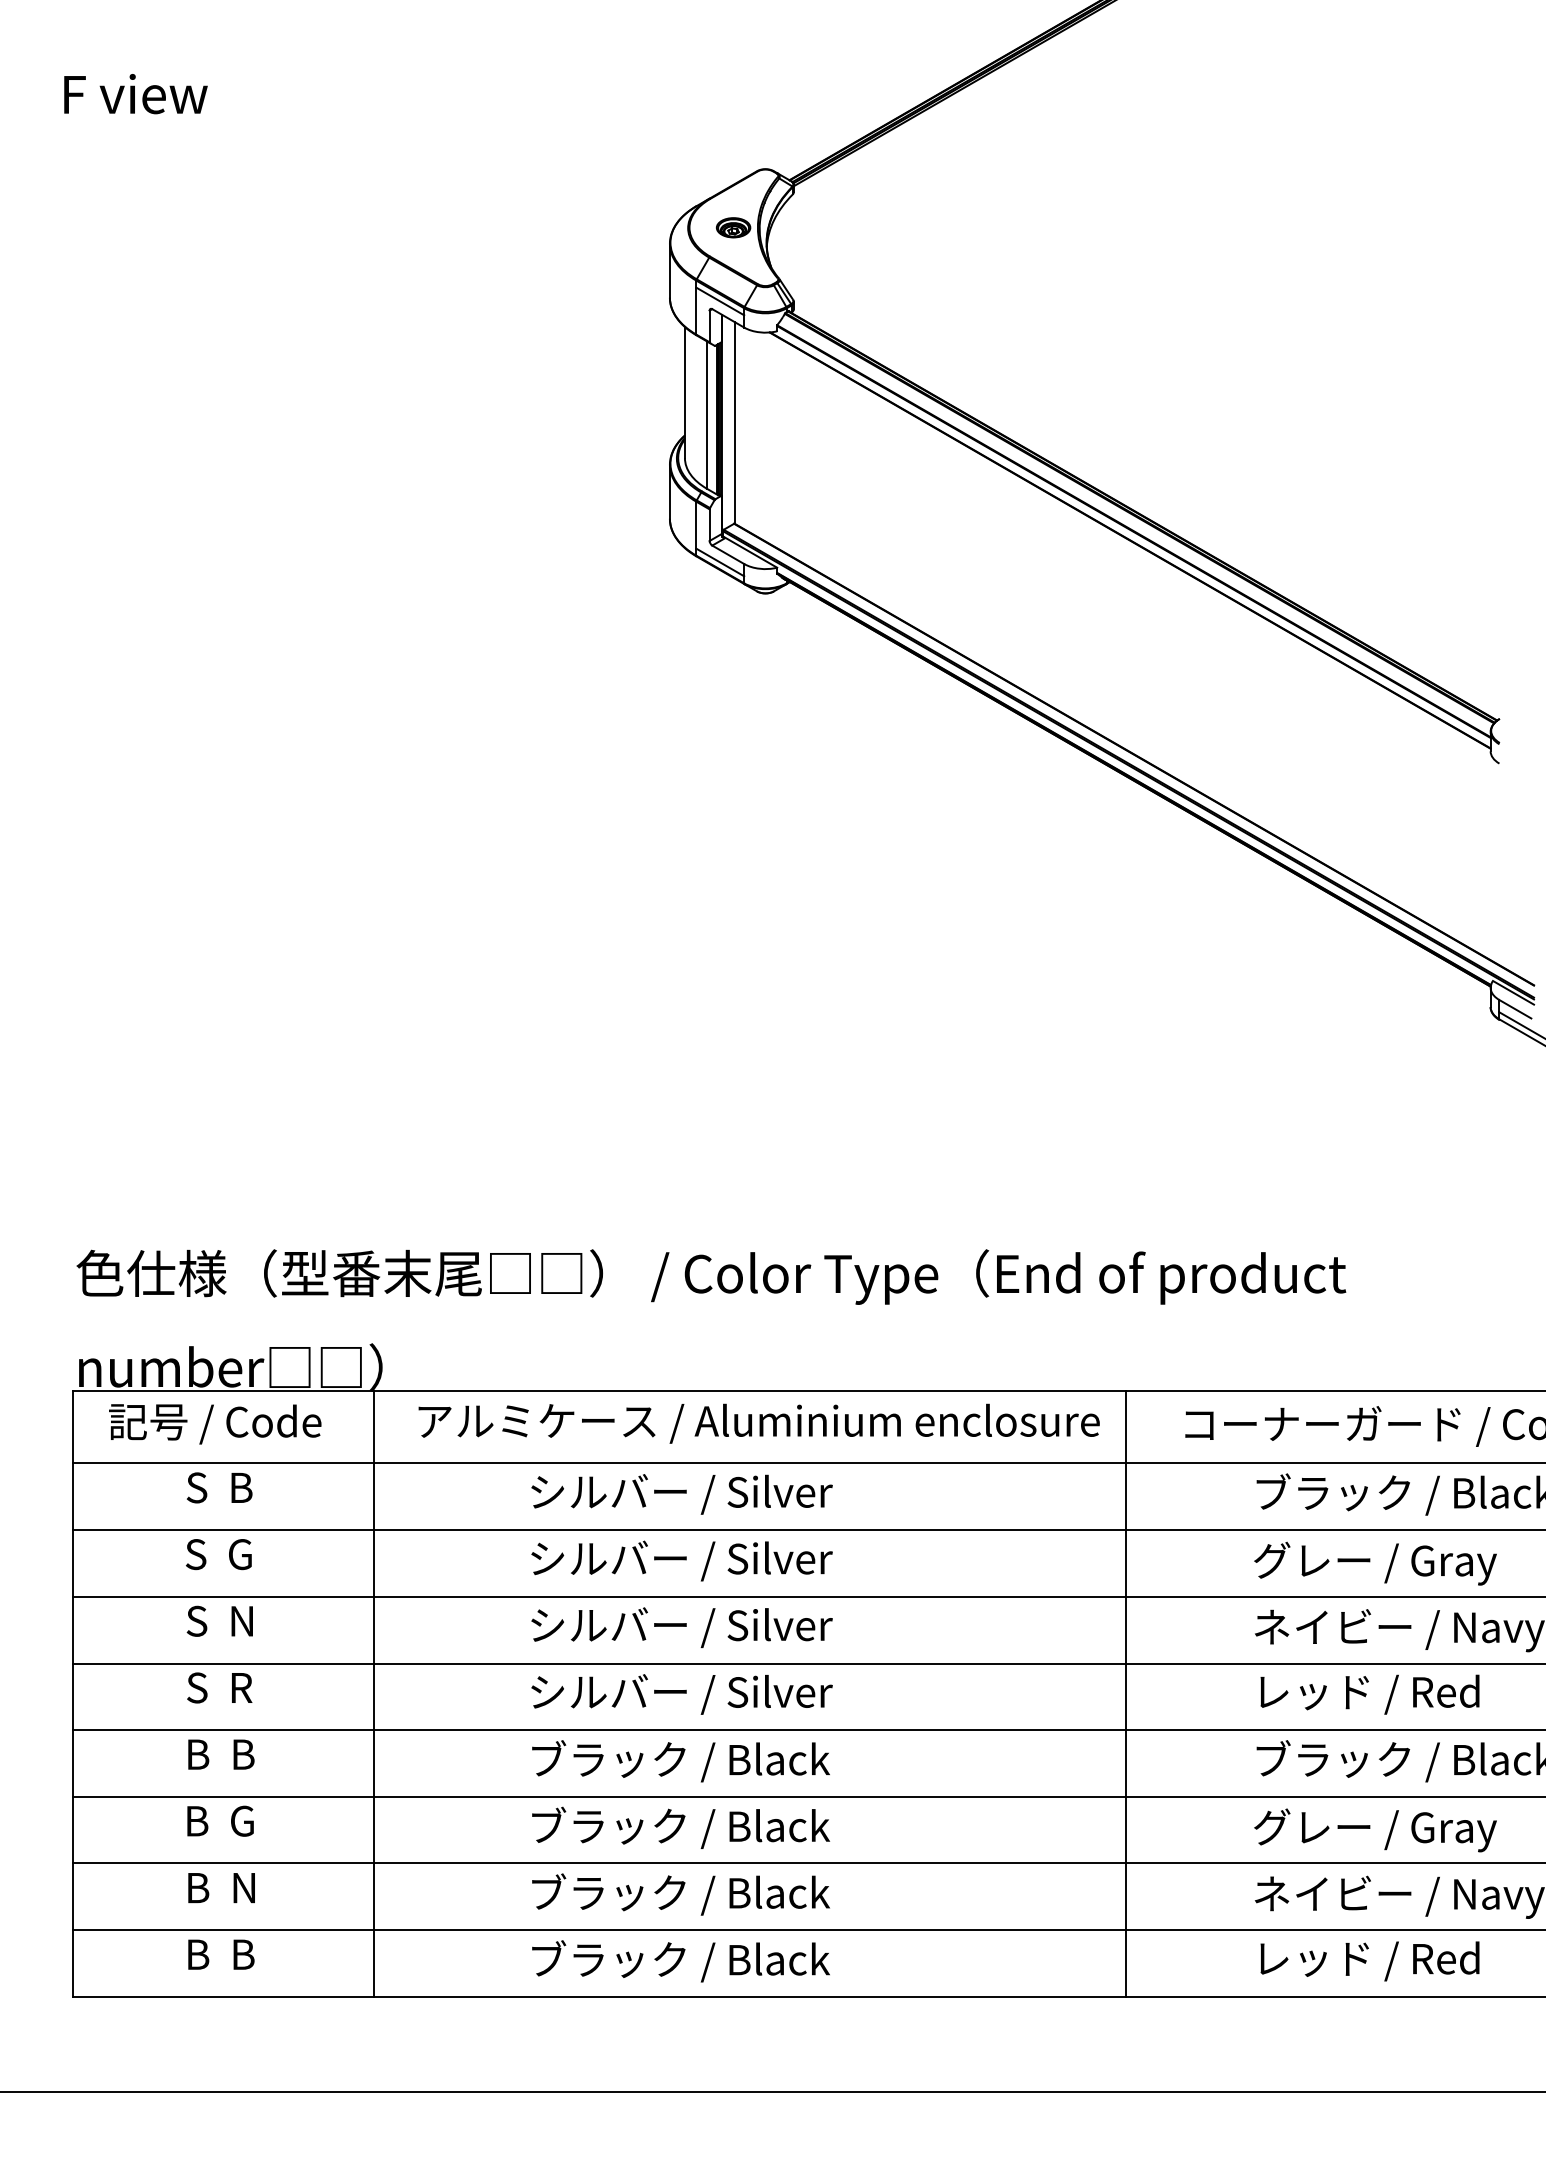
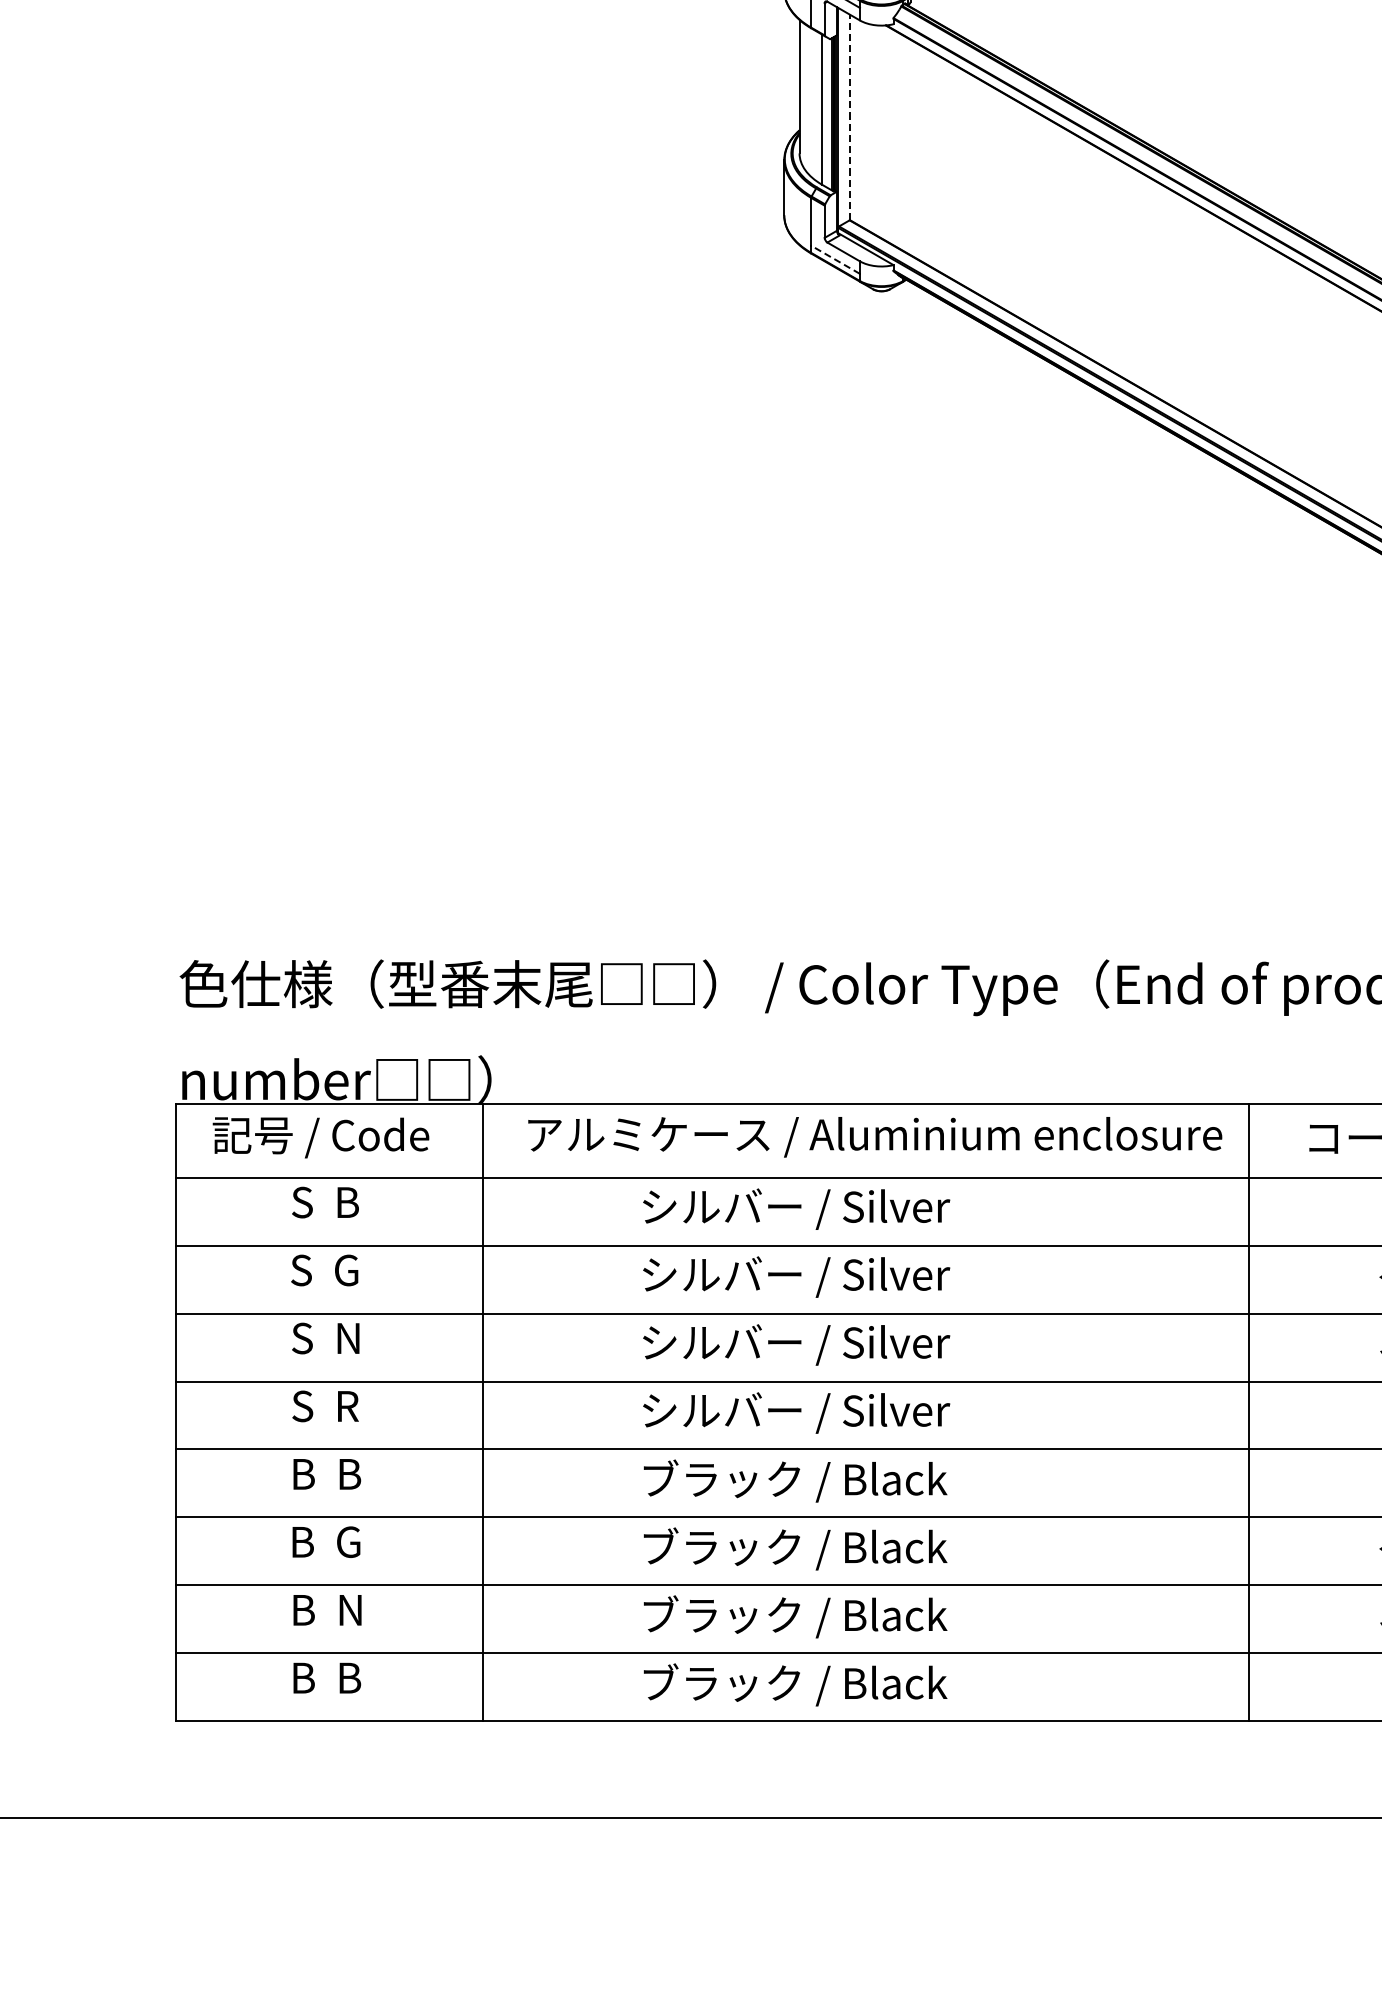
line: (734, 423) -> (850, 118), solid -> dashed
line: (720, 562) -> (835, 259), solid -> dashed

